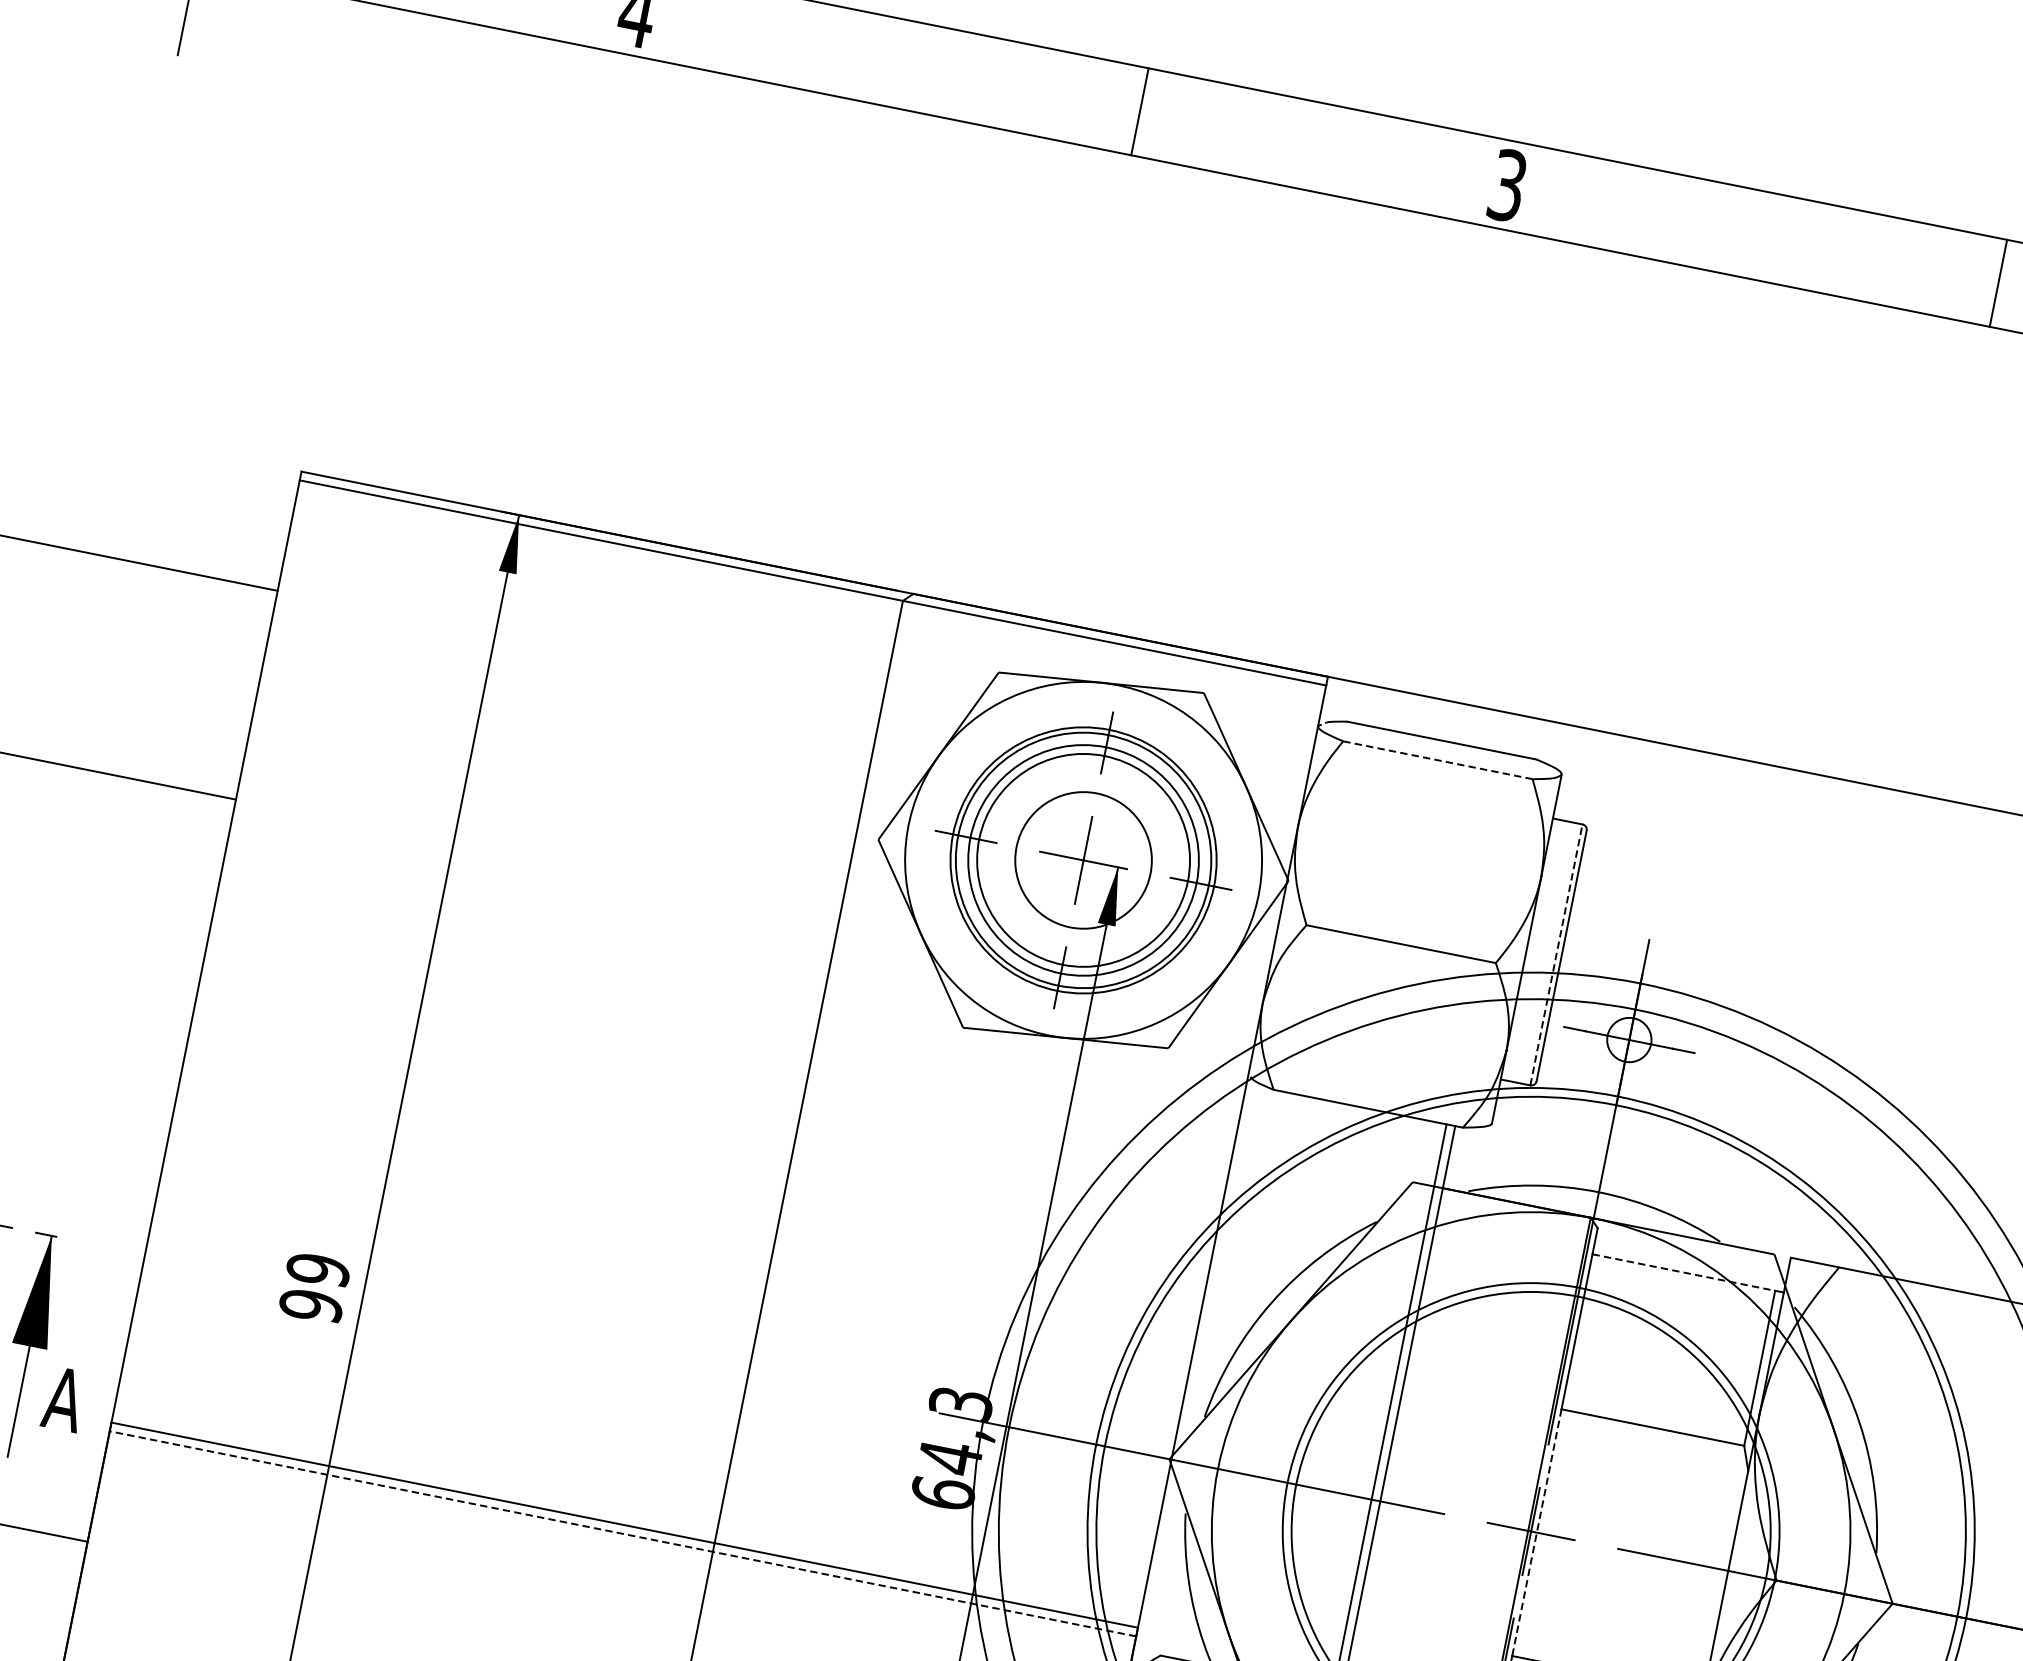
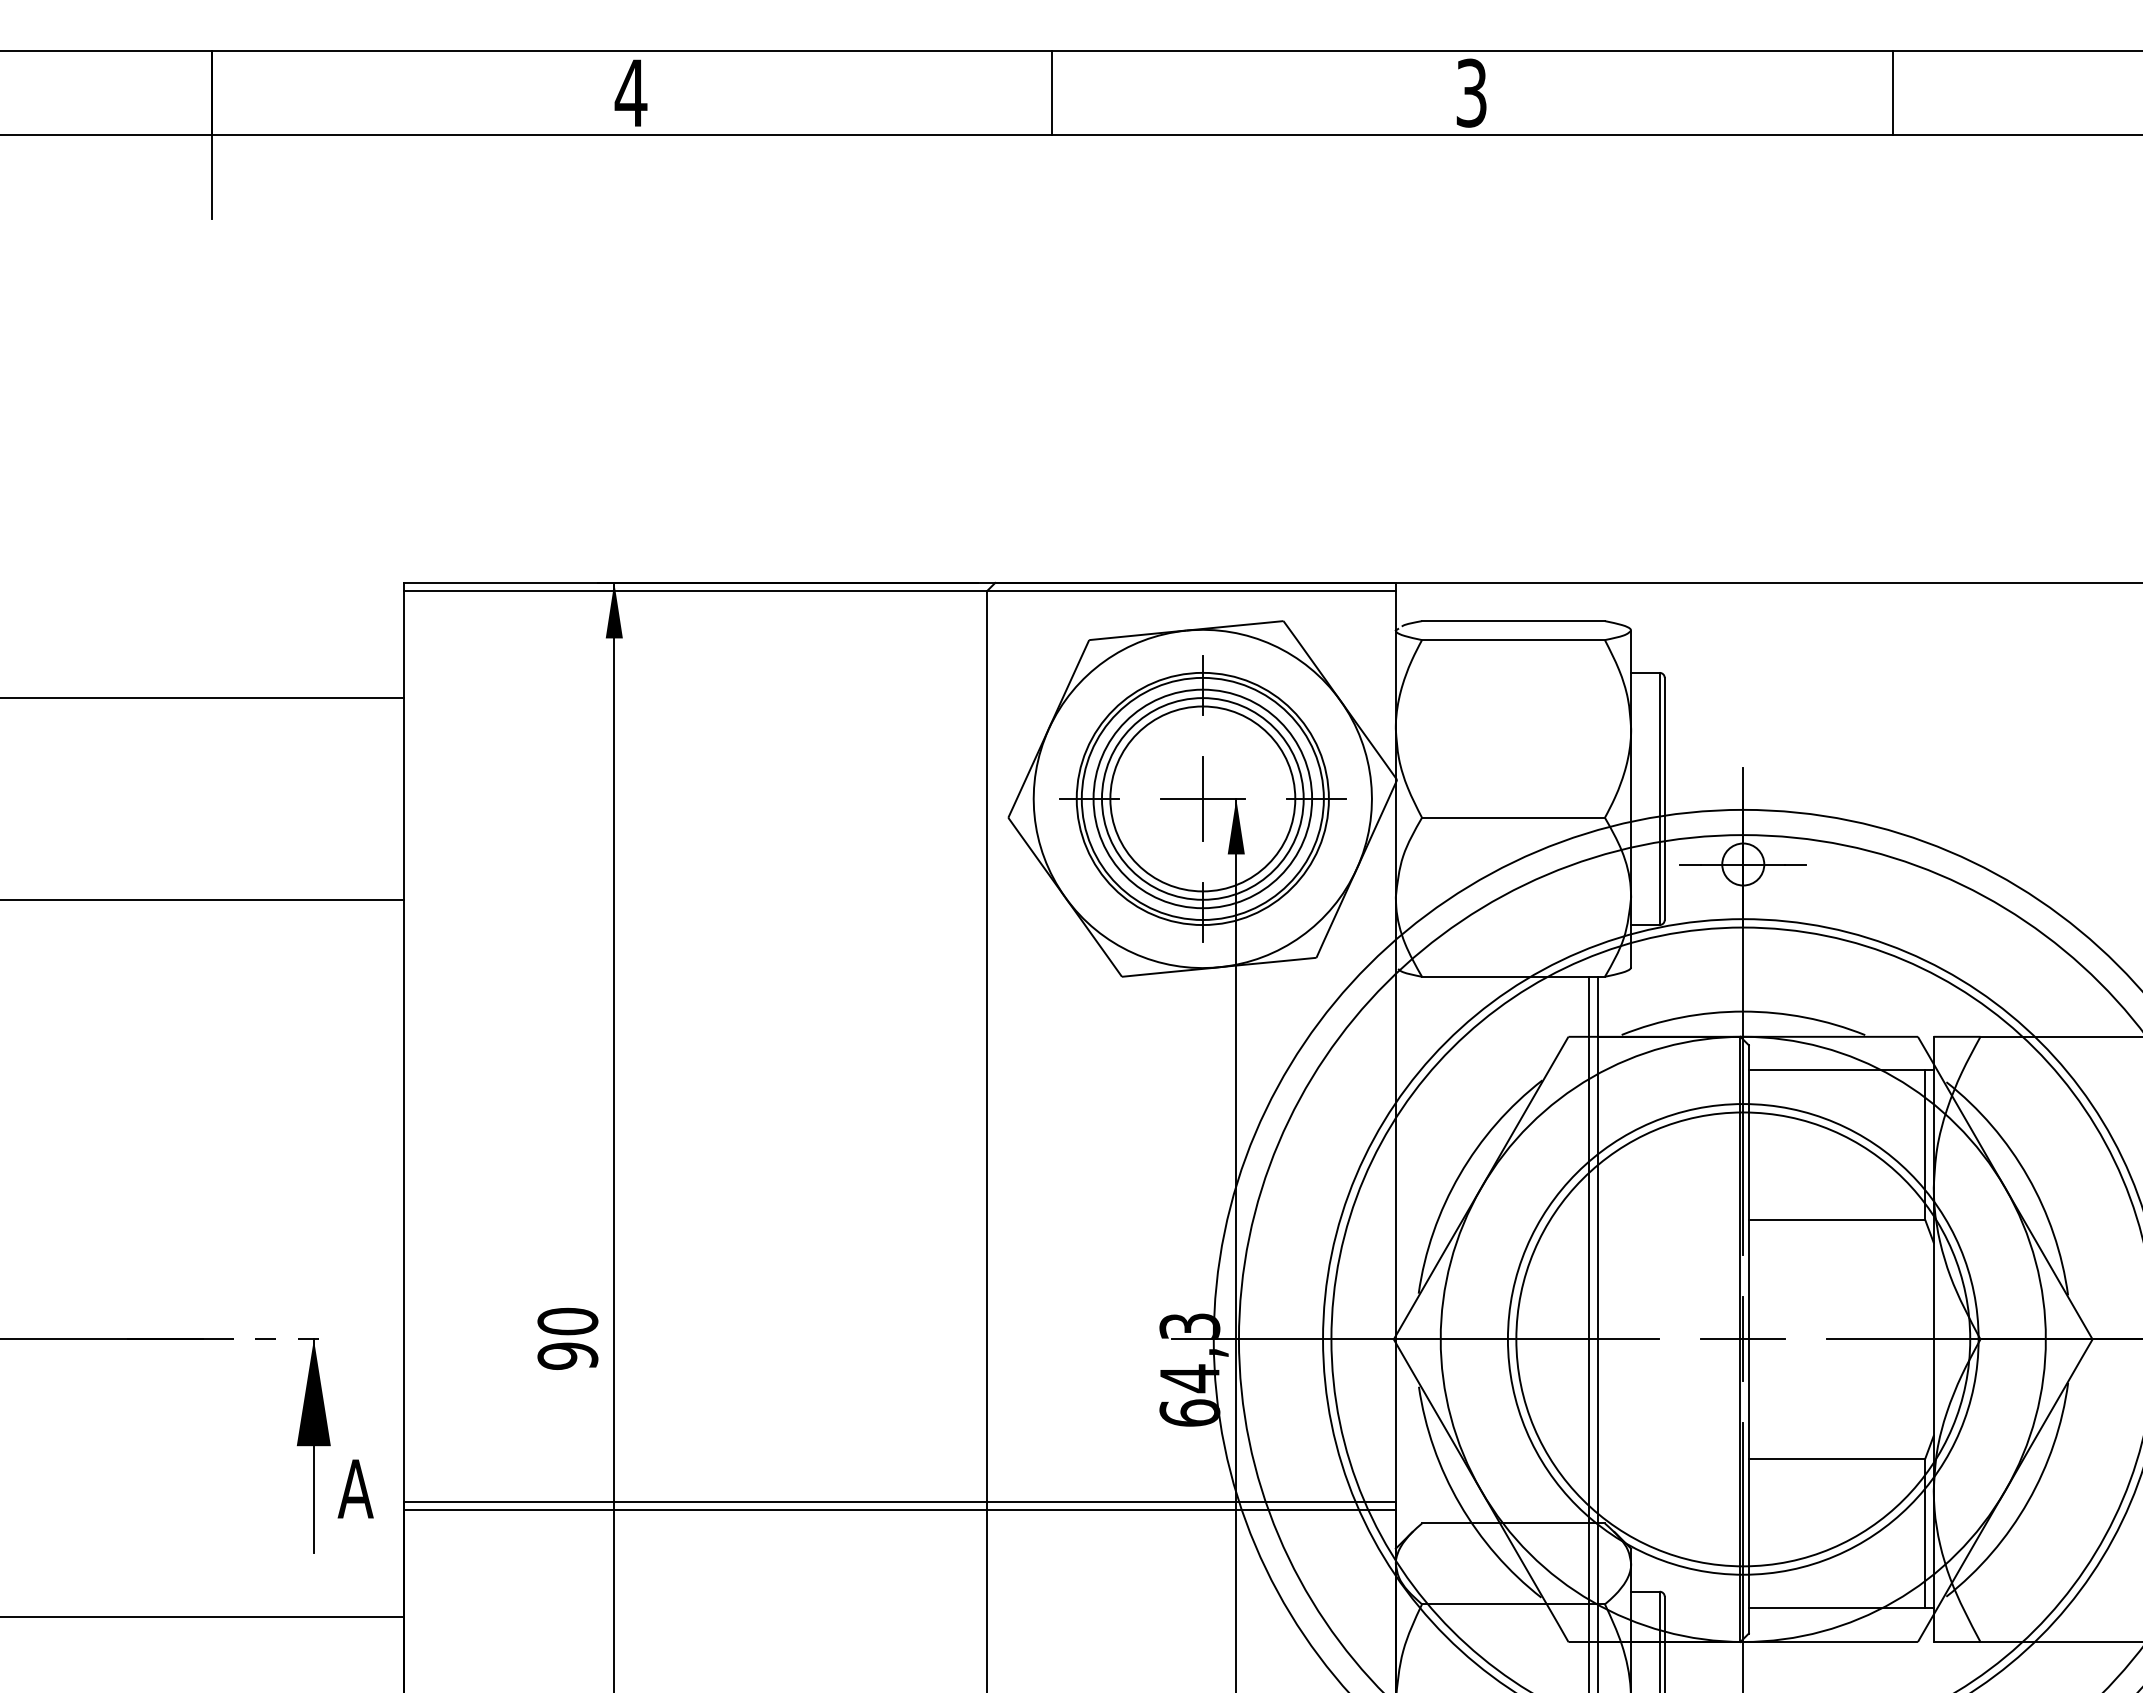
line: (1140, 111) -> (1052, 92), moved
line: (1998, 282) -> (1892, 92), moved
line: (1437, 760) -> (1513, 640), dashed -> solid
circle: (1083, 859) -> (1202, 798), size x1.43
line: (1556, 954) -> (1659, 798), dashed -> solid
text: (317, 1269) -> (567, 1321), 99 -> 90
line: (1684, 1272) -> (1837, 1070), dashed -> solid
line: (1536, 1532) -> (1748, 1339), dashed -> solid
line: (622, 1534) -> (899, 1510), dashed -> solid

